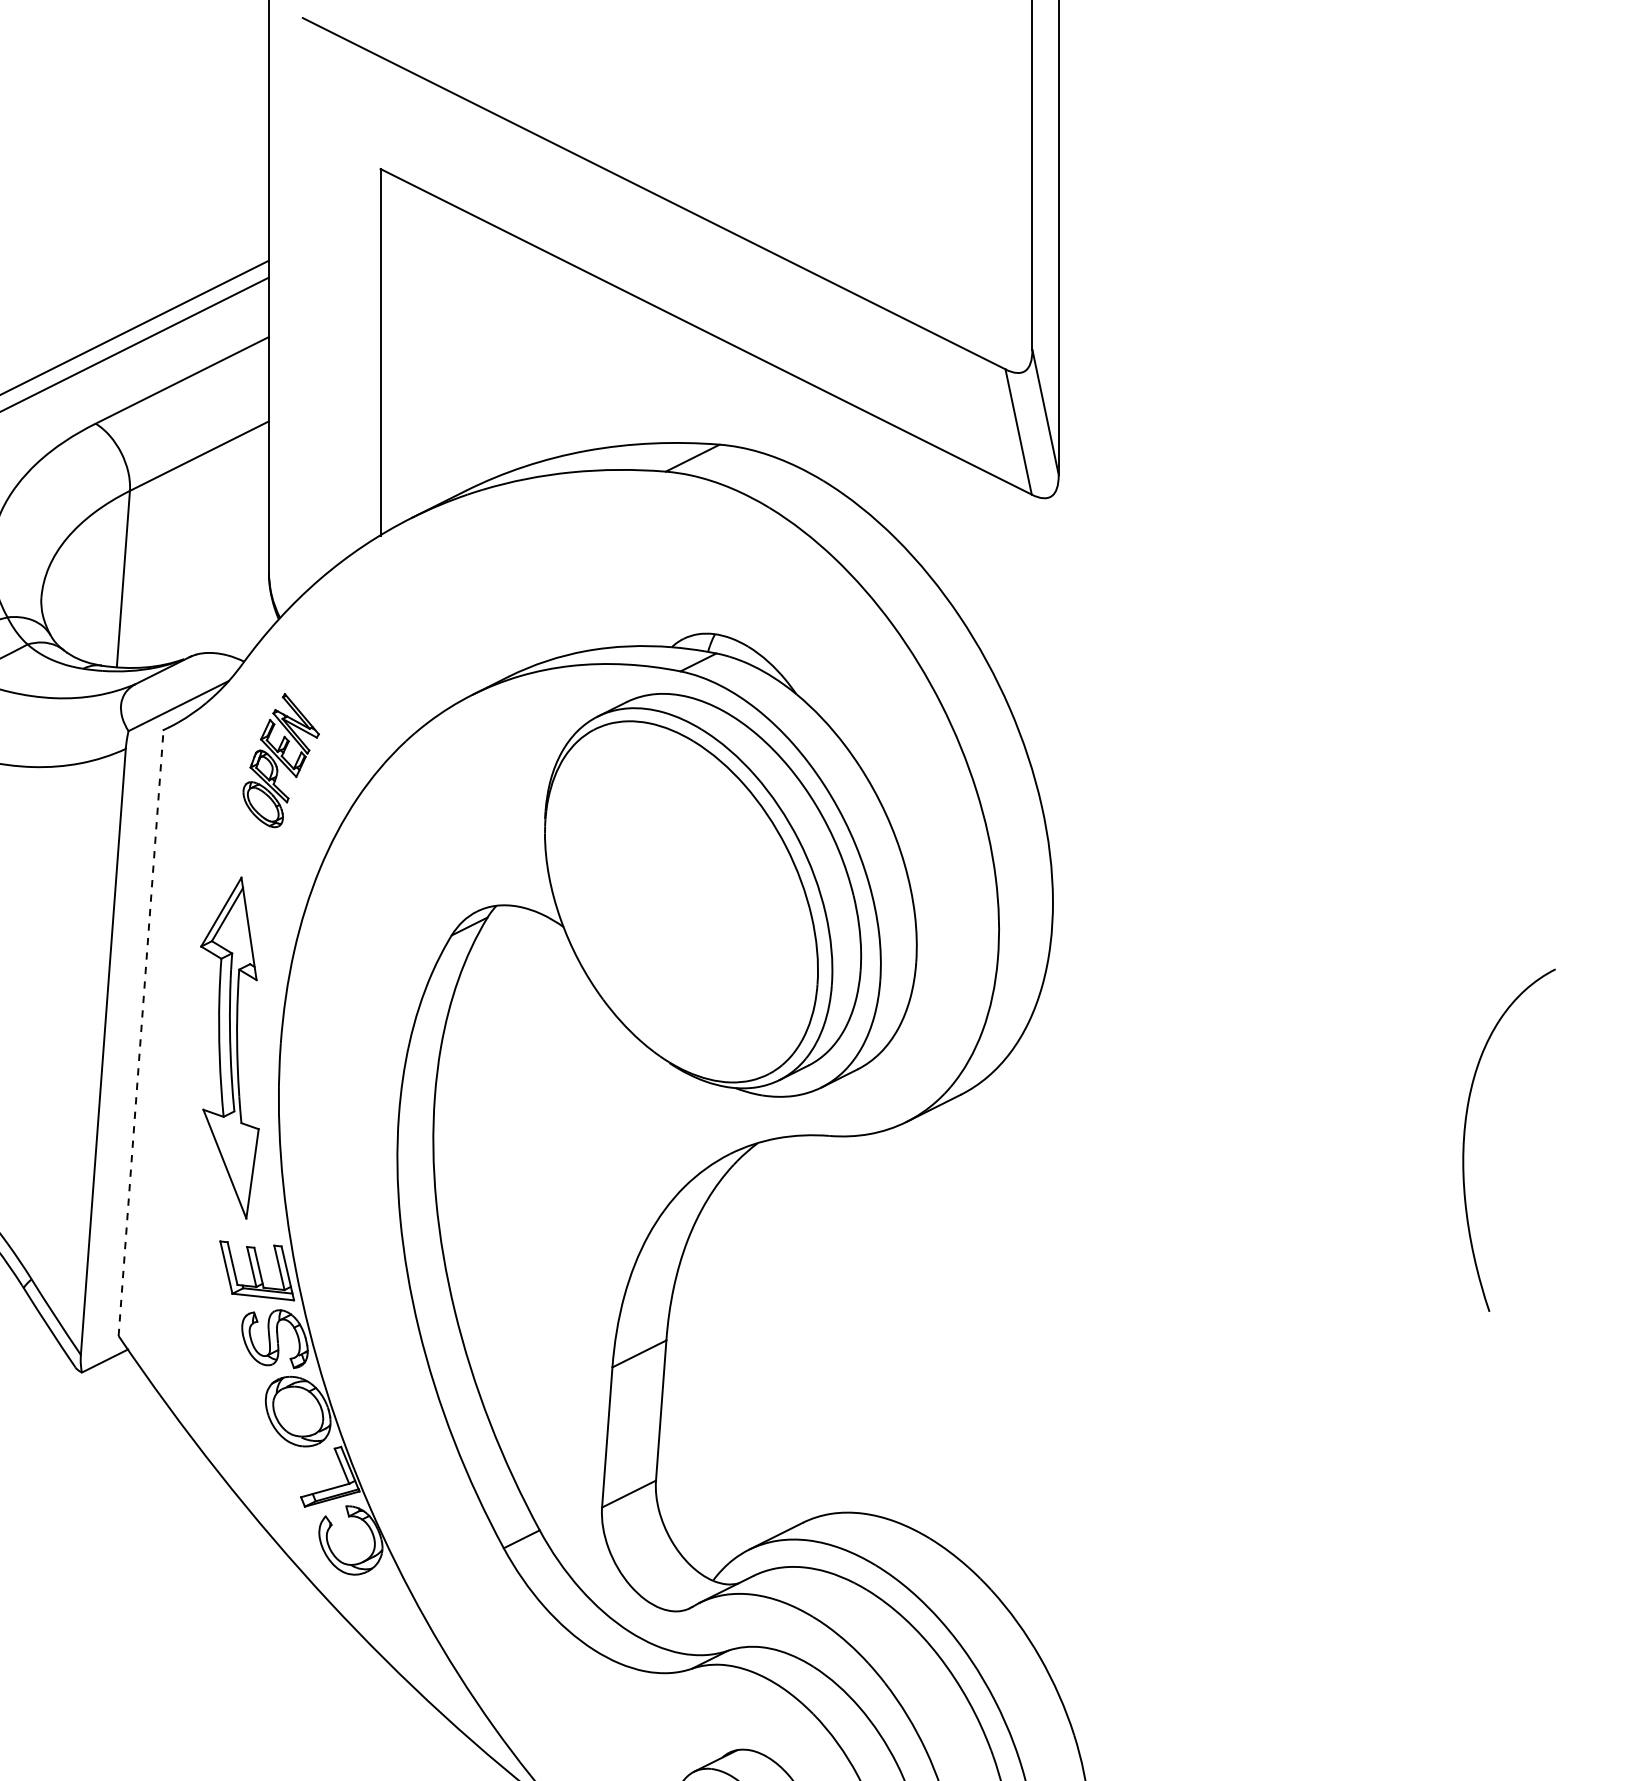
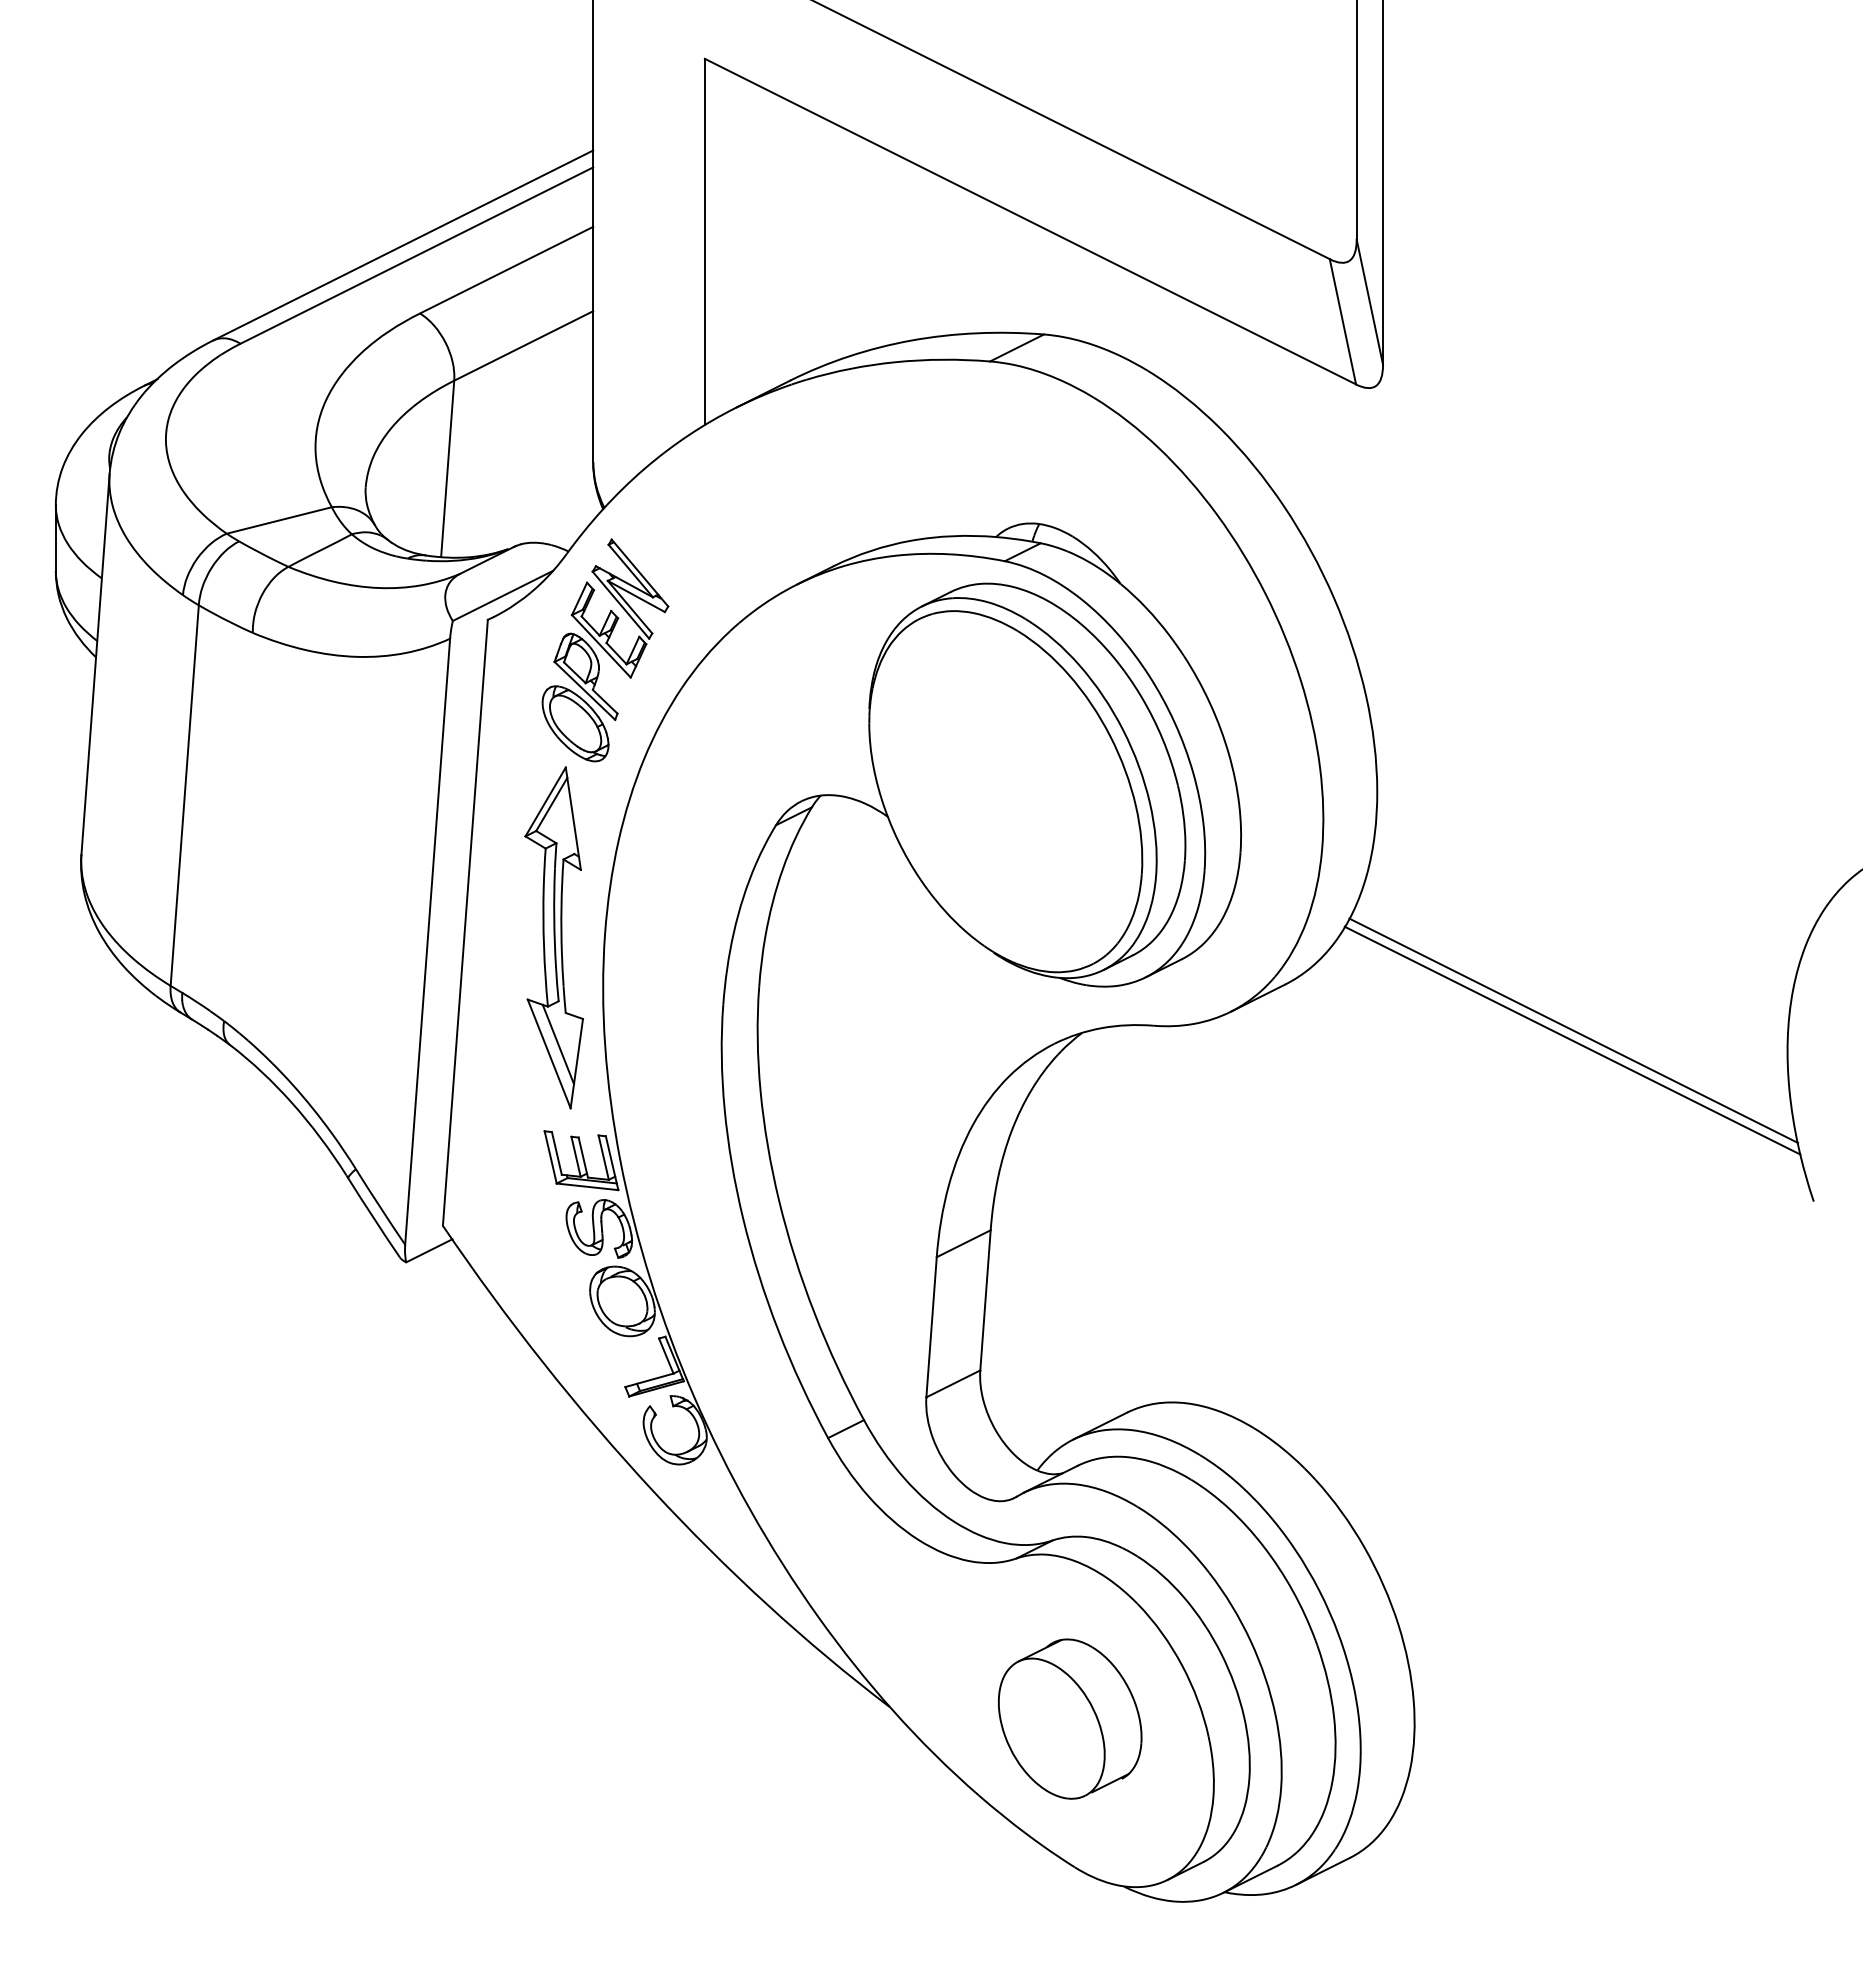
part: (281, 760) -> (605, 650), size x1.67
line: (141, 1032) -> (465, 922), dashed -> solid
line: (1249, 1140) -> (1573, 1030), added
line: (1248, 1150) -> (1572, 1040), added
line: (234, 1154) -> (558, 1044), added

